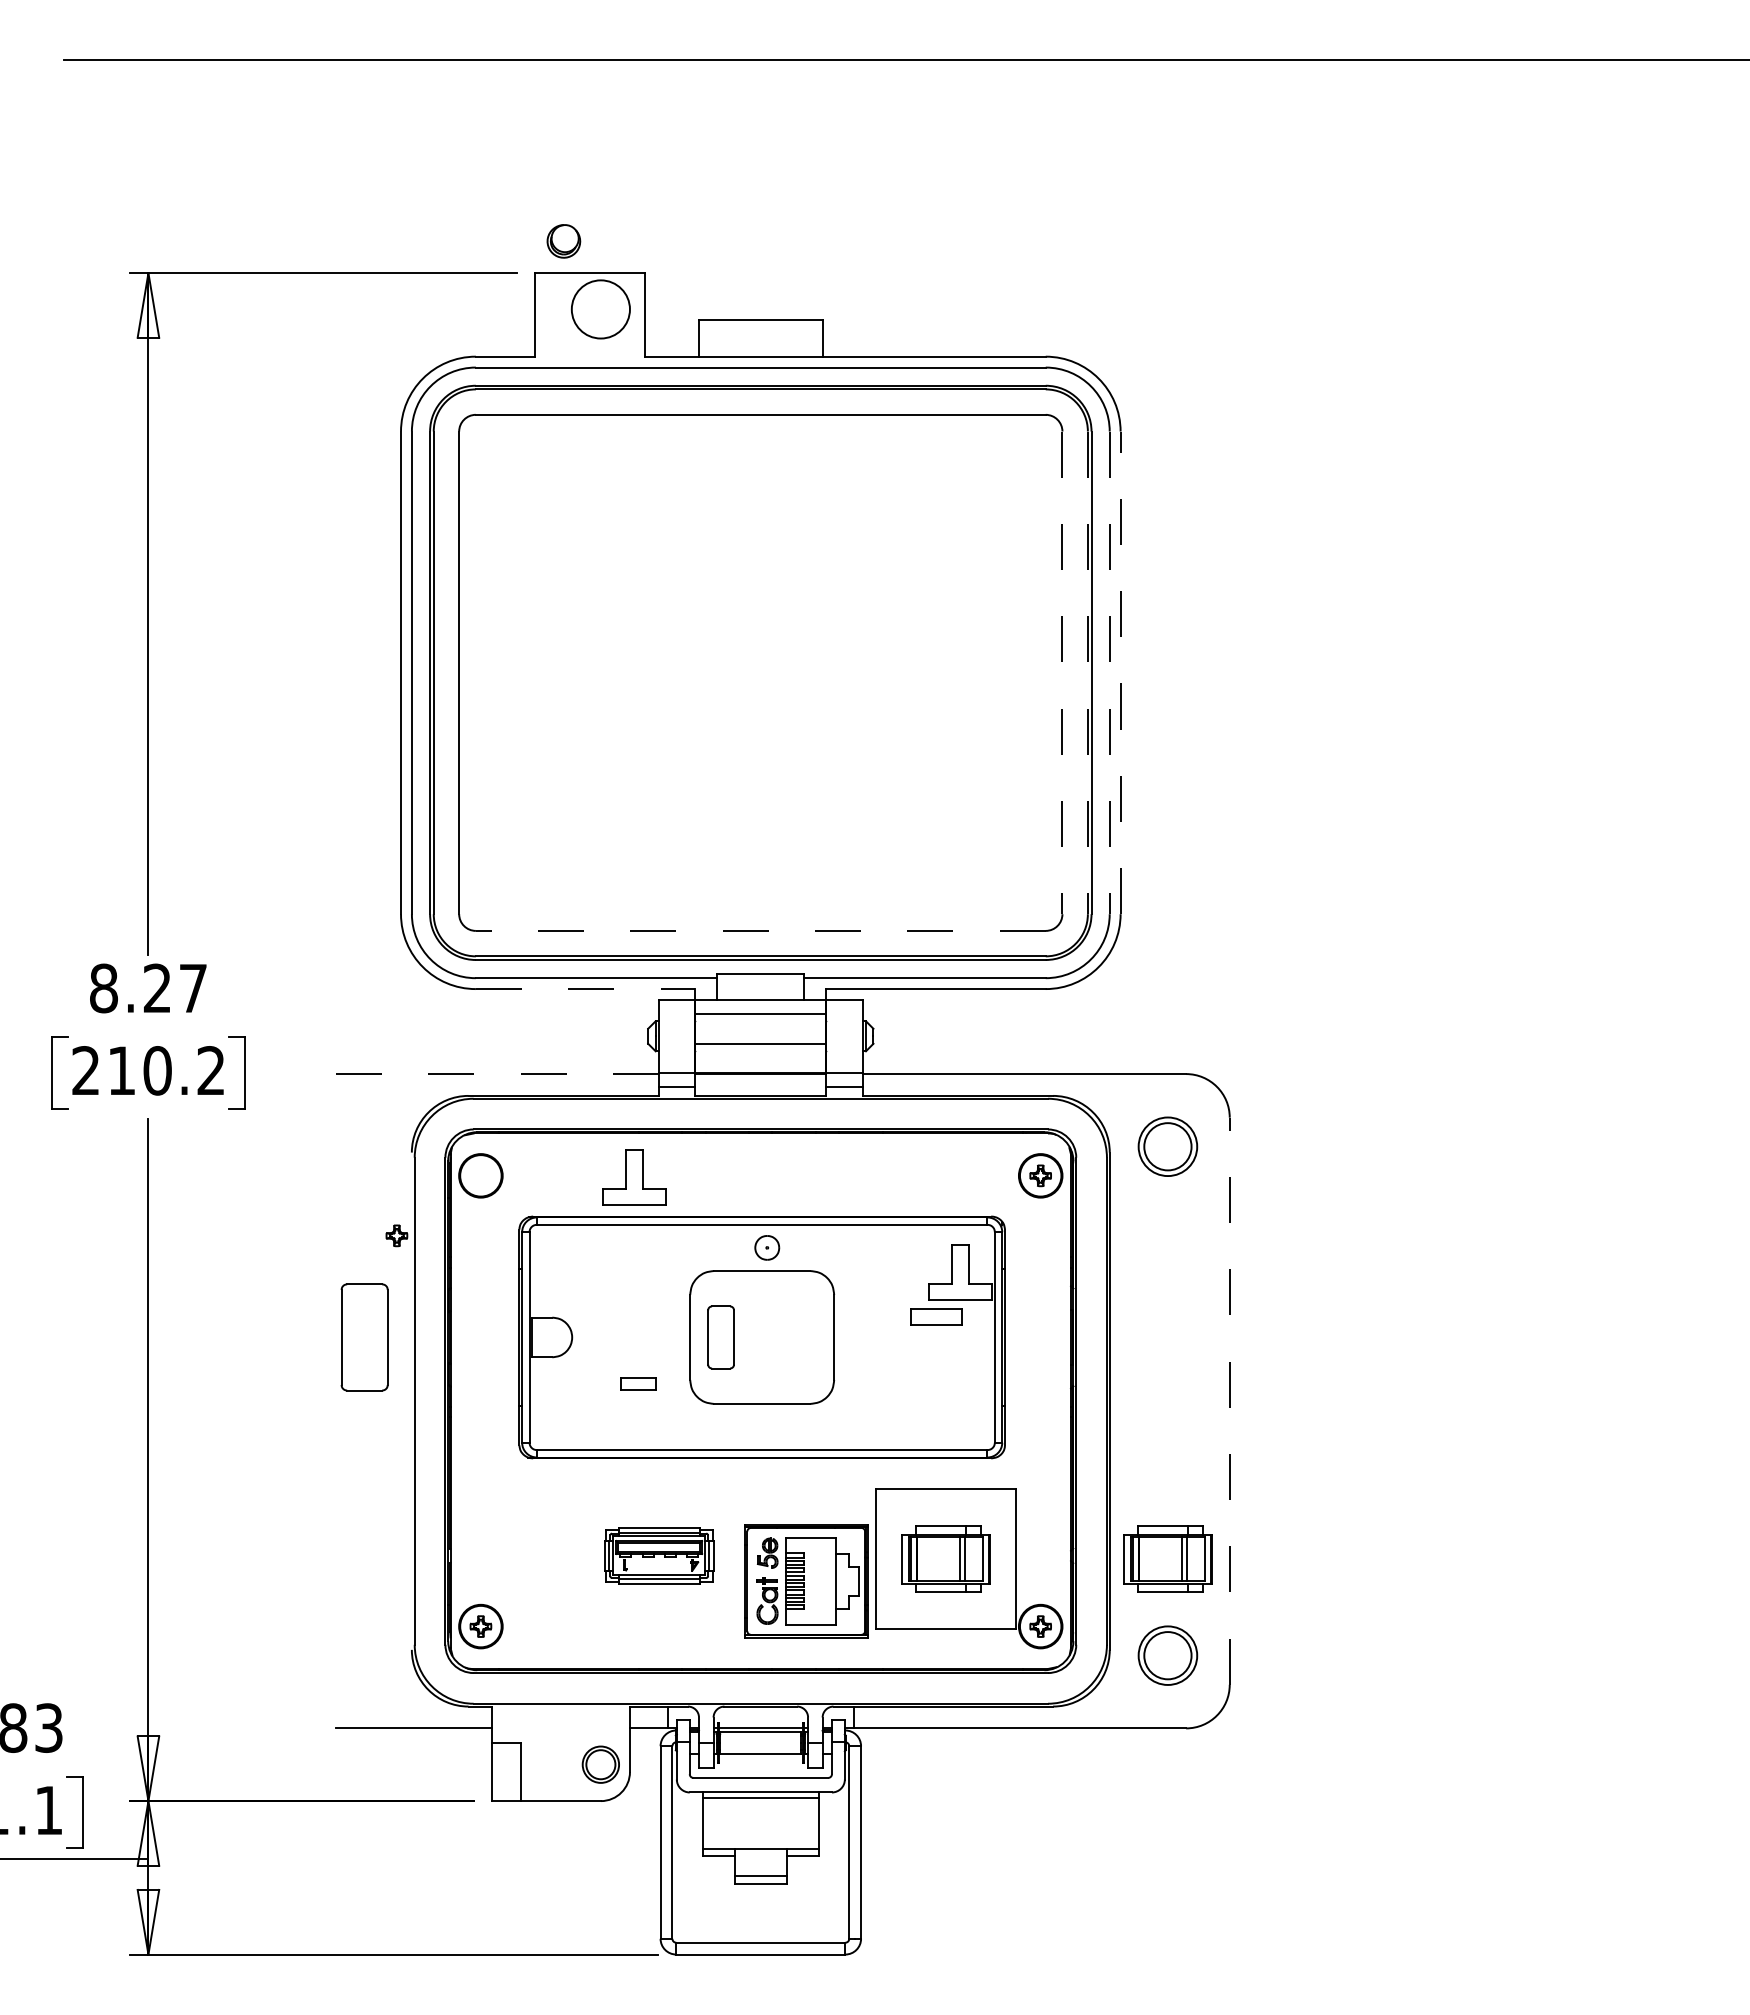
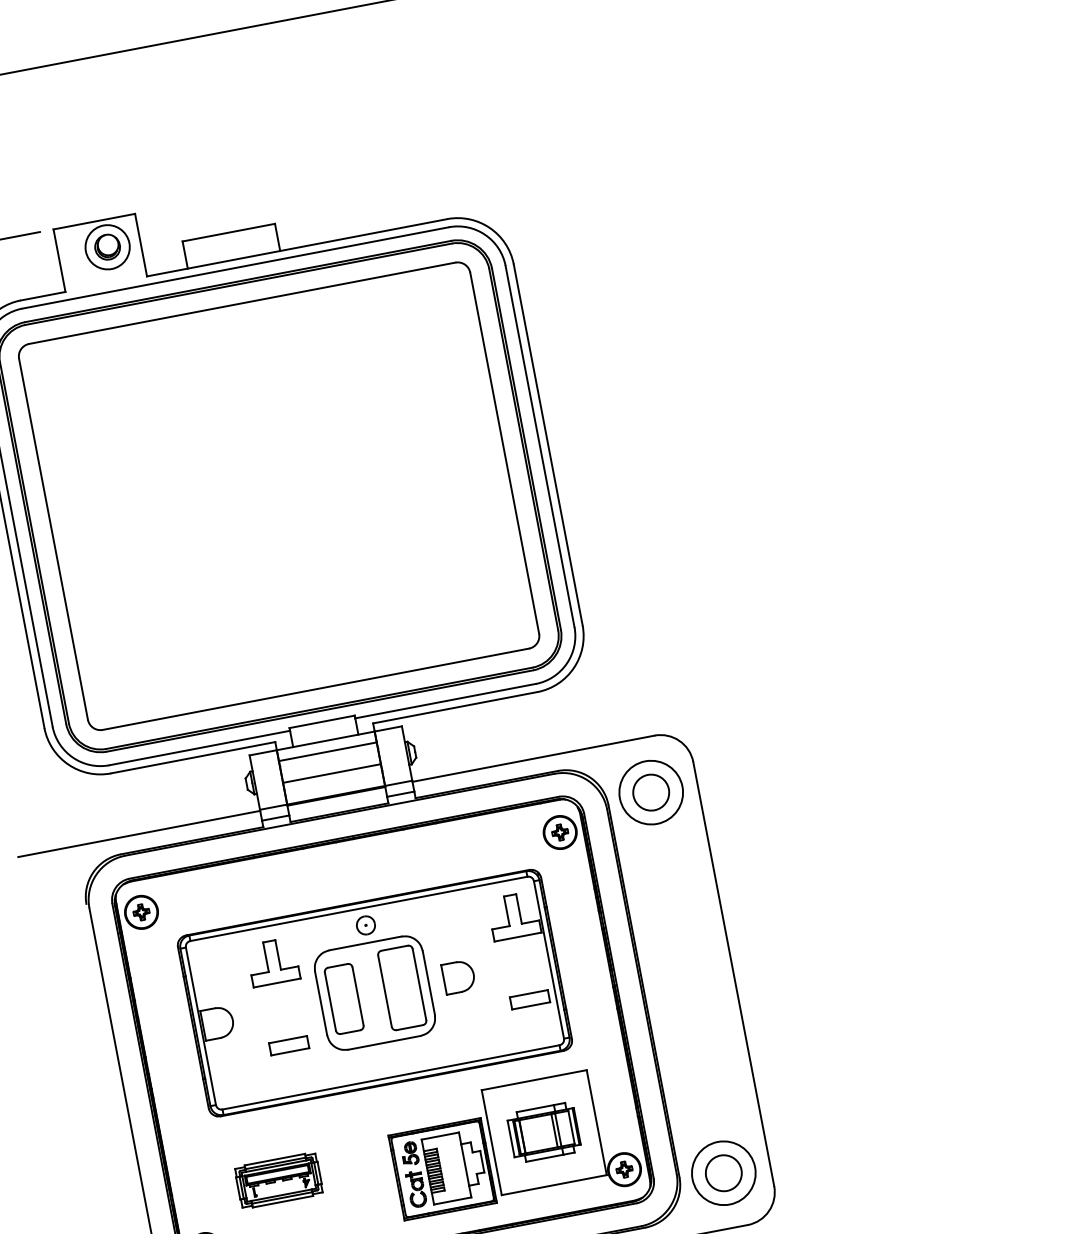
part: (563, 241) -> (107, 247), moved
line: (1120, 672) -> (548, 444), dashed -> solid
line: (1062, 673) -> (504, 453), dashed -> solid
line: (1087, 673) -> (523, 450), dashed -> solid
line: (1109, 673) -> (539, 446), dashed -> solid
line: (760, 930) -> (315, 689), dashed -> solid
line: (585, 989) -> (193, 758), dashed -> solid
line: (497, 1074) -> (139, 834), dashed -> solid
circle: (1167, 1146) -> (650, 792), size x1.43
part: (634, 1177) -> (273, 962), moved
part: (396, 1235) -> (141, 912), moved
part: (936, 1316) -> (529, 999), moved
part: (364, 1337) -> (402, 987), moved
part: (720, 1337) -> (343, 999), size x1.43
part: (874, 1337) -> (458, 977), added
part: (638, 1383) -> (289, 1045), size x1.43
line: (1229, 1401) -> (733, 974), dashed -> solid
part: (659, 1555) -> (279, 1180), moved
part: (1167, 1558) -> (709, 1100), removed
circle: (1167, 1655) -> (723, 1173), size x1.43

